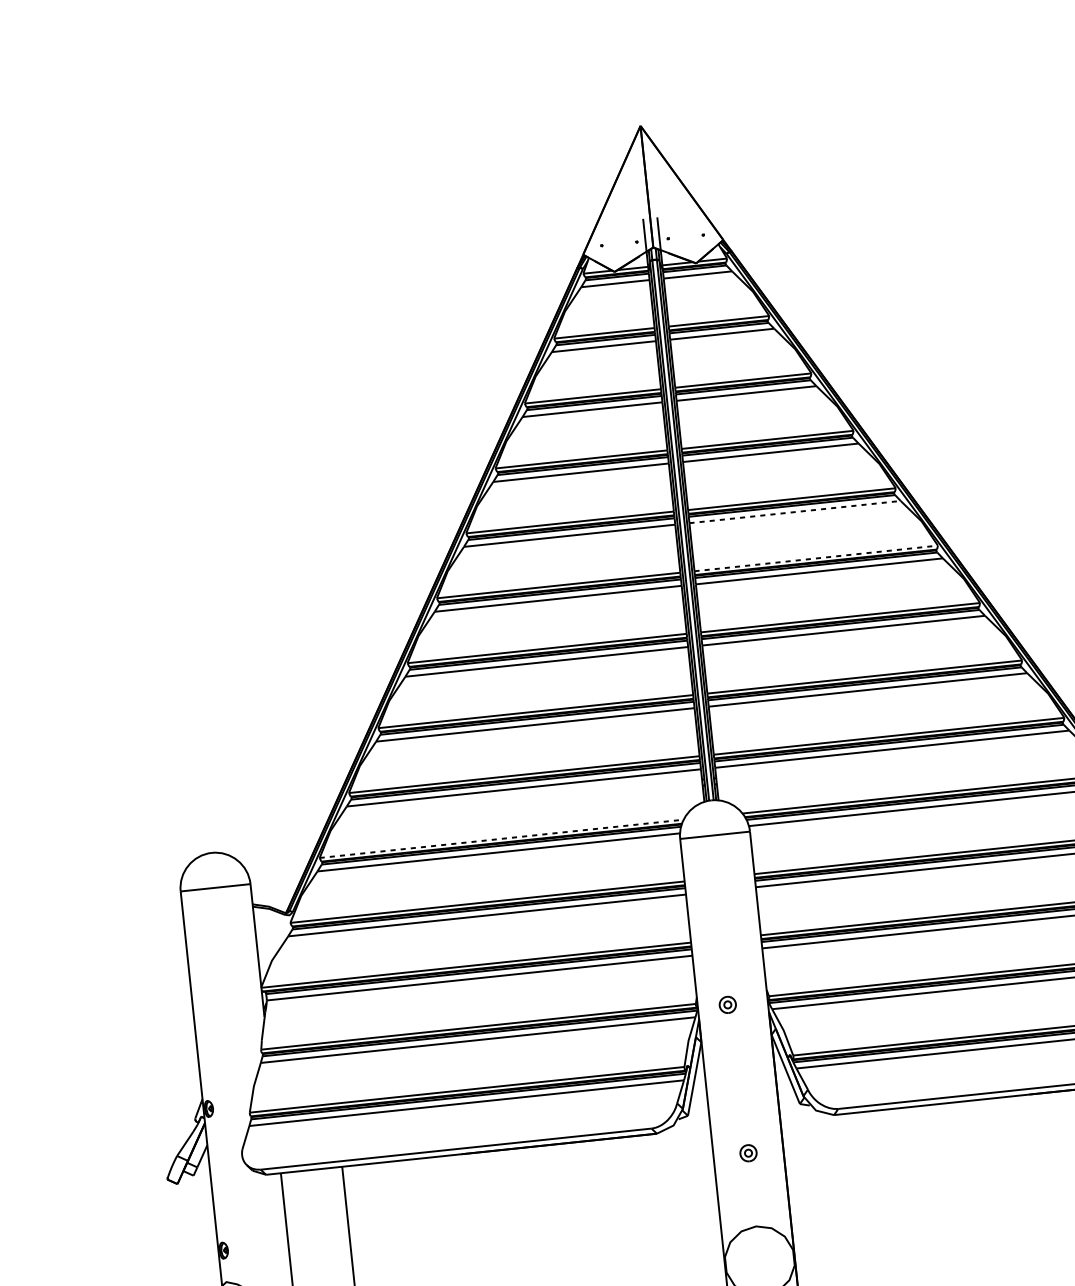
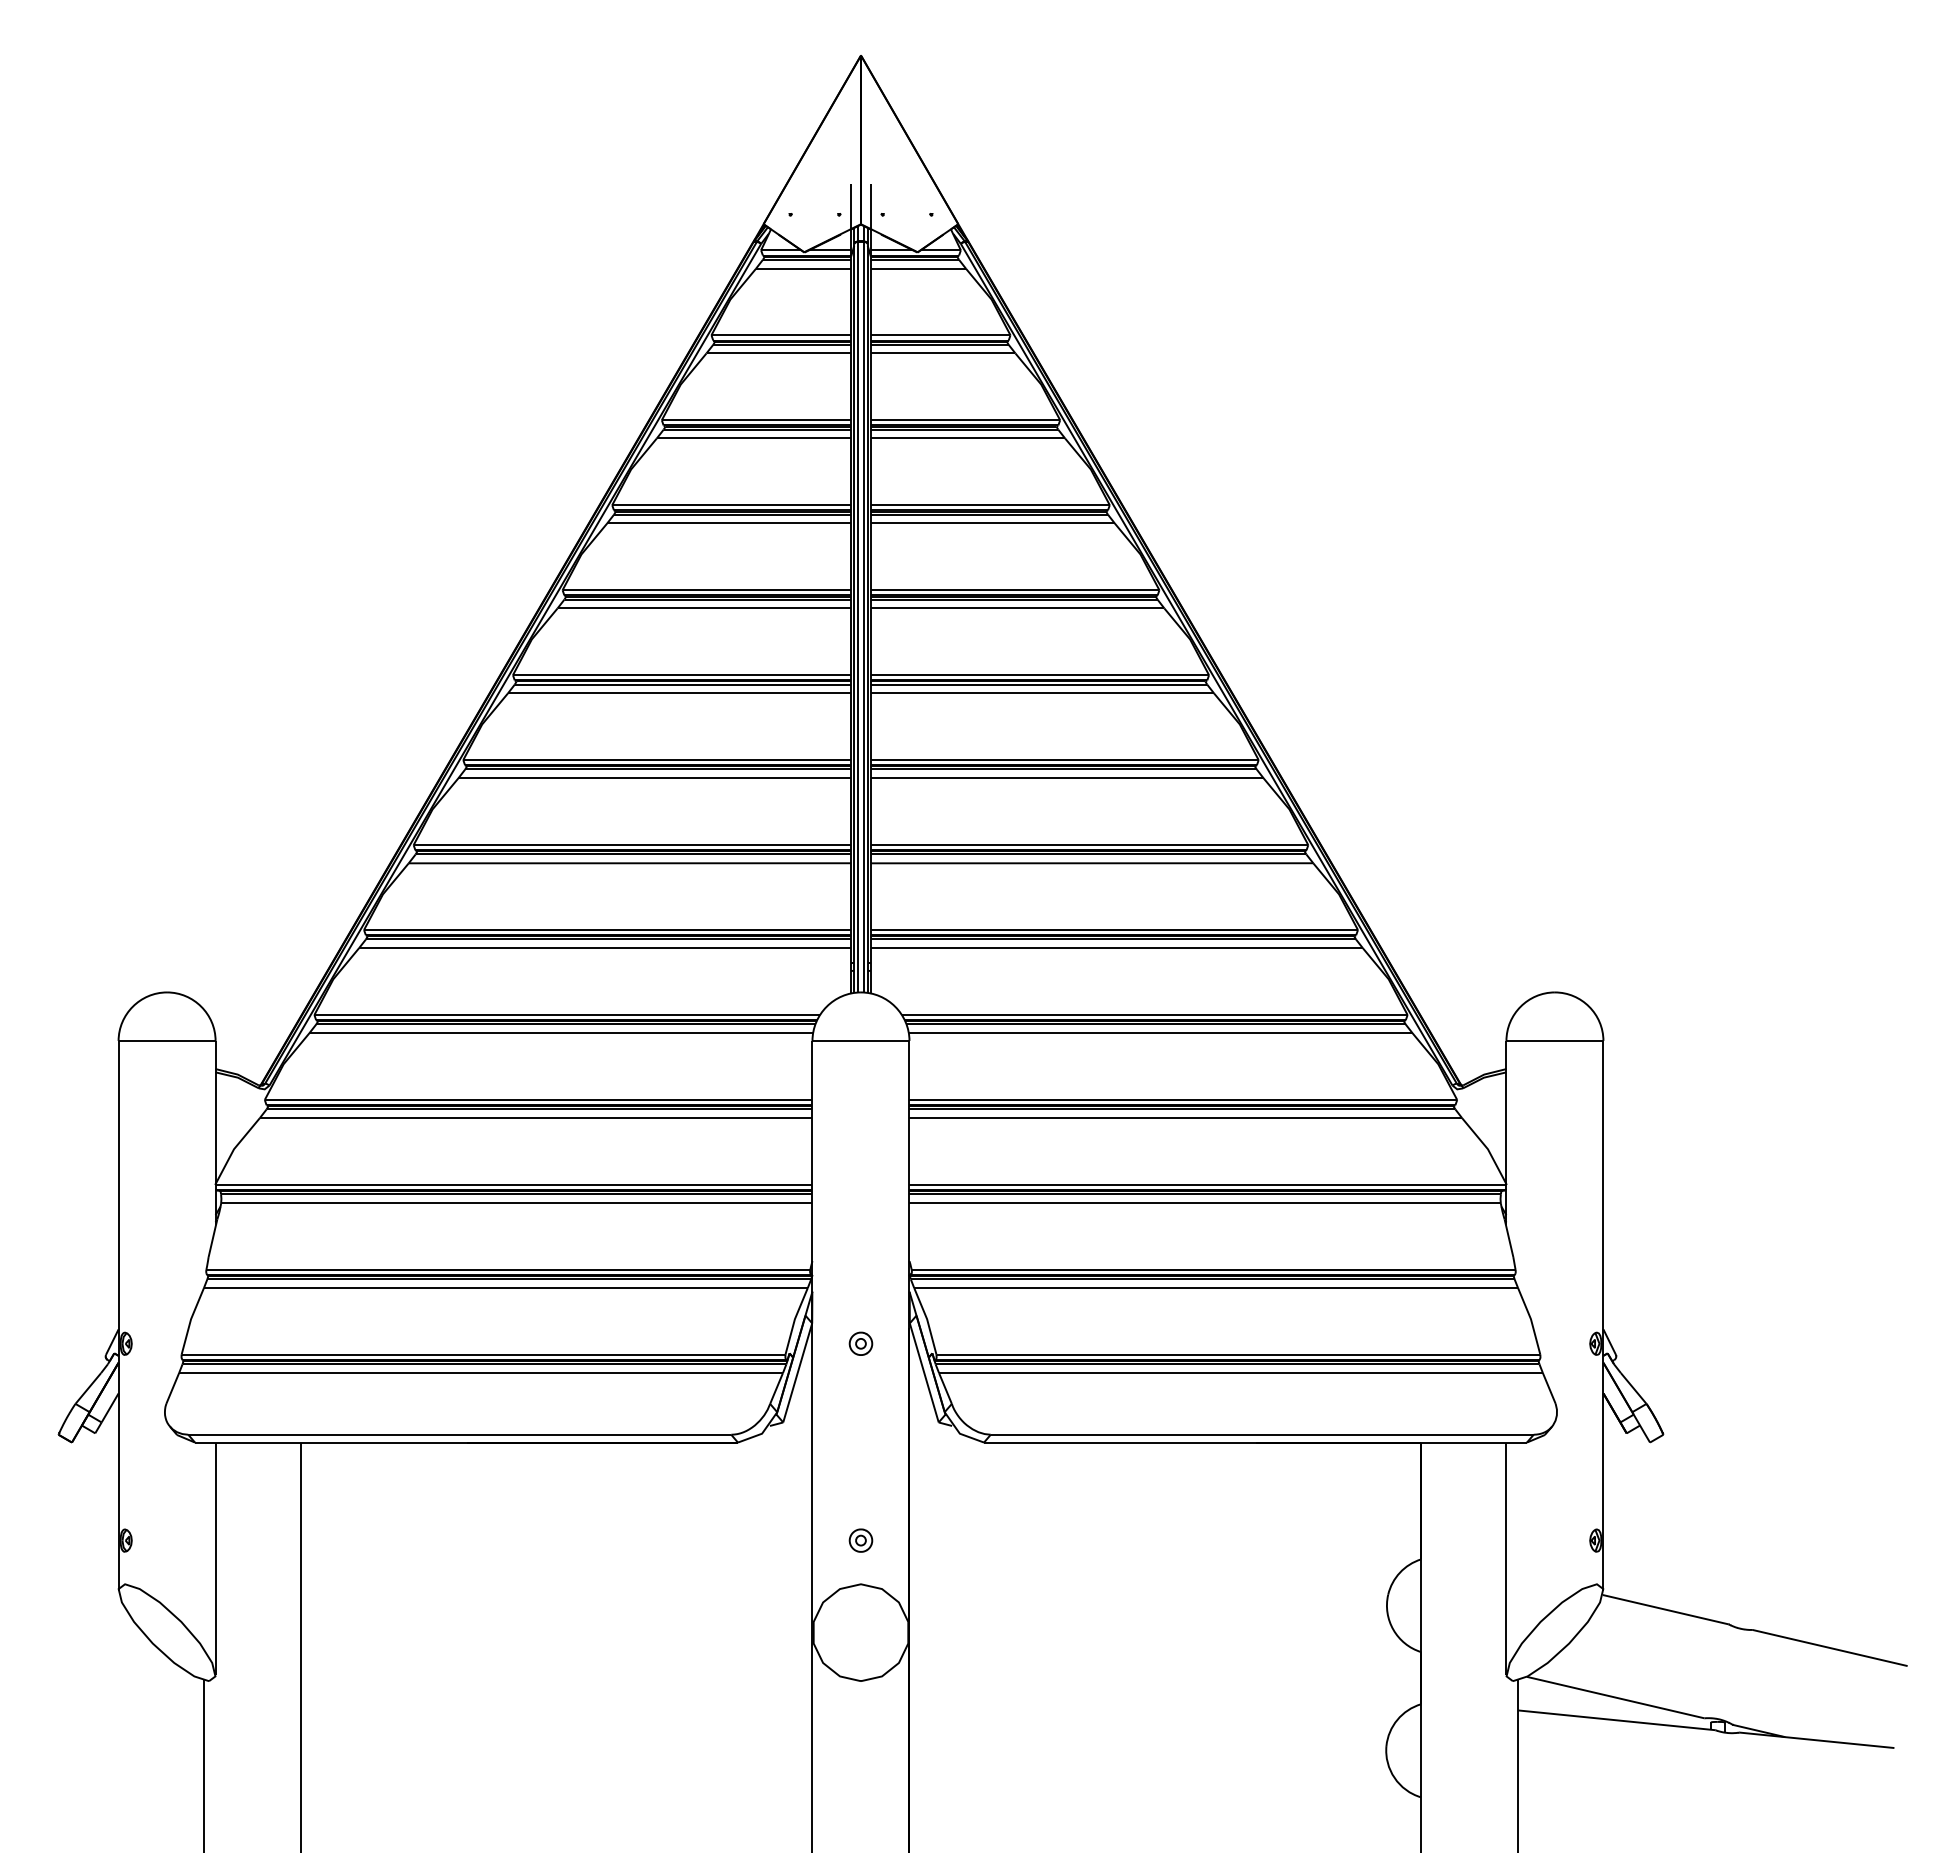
line: (795, 512) -> (1017, 608), dashed -> solid
line: (816, 558) -> (1040, 675), dashed -> solid
line: (501, 839) -> (567, 1015), dashed -> solid
part: (727, 1004) -> (860, 1343), moved
part: (748, 1153) -> (860, 1540), moved

